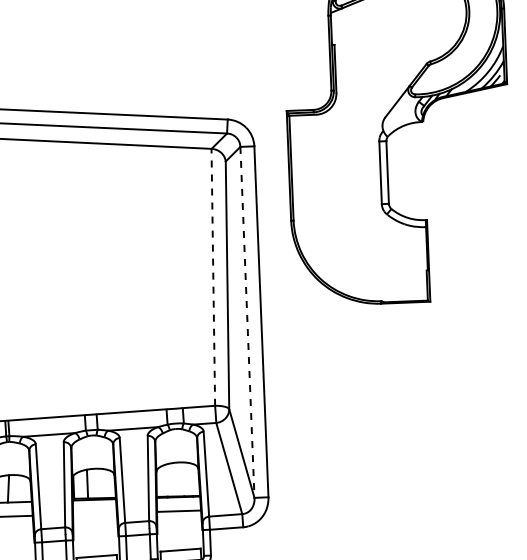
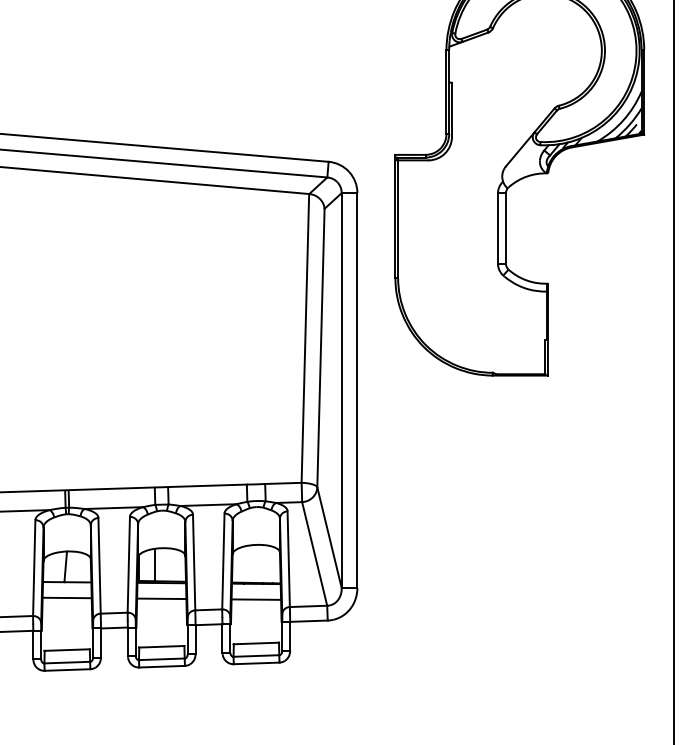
line: (213, 276) -> (305, 337), dashed -> solid
line: (247, 323) -> (341, 391), dashed -> solid
line: (94, 513) -> (161, 598), added

